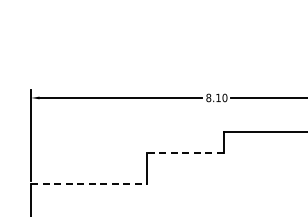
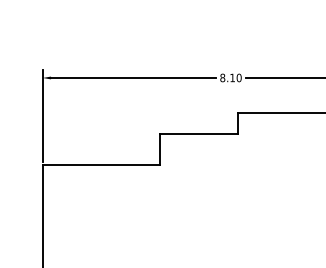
line: (184, 152) -> (198, 133), dashed -> solid
line: (89, 184) -> (101, 165), dashed -> solid

